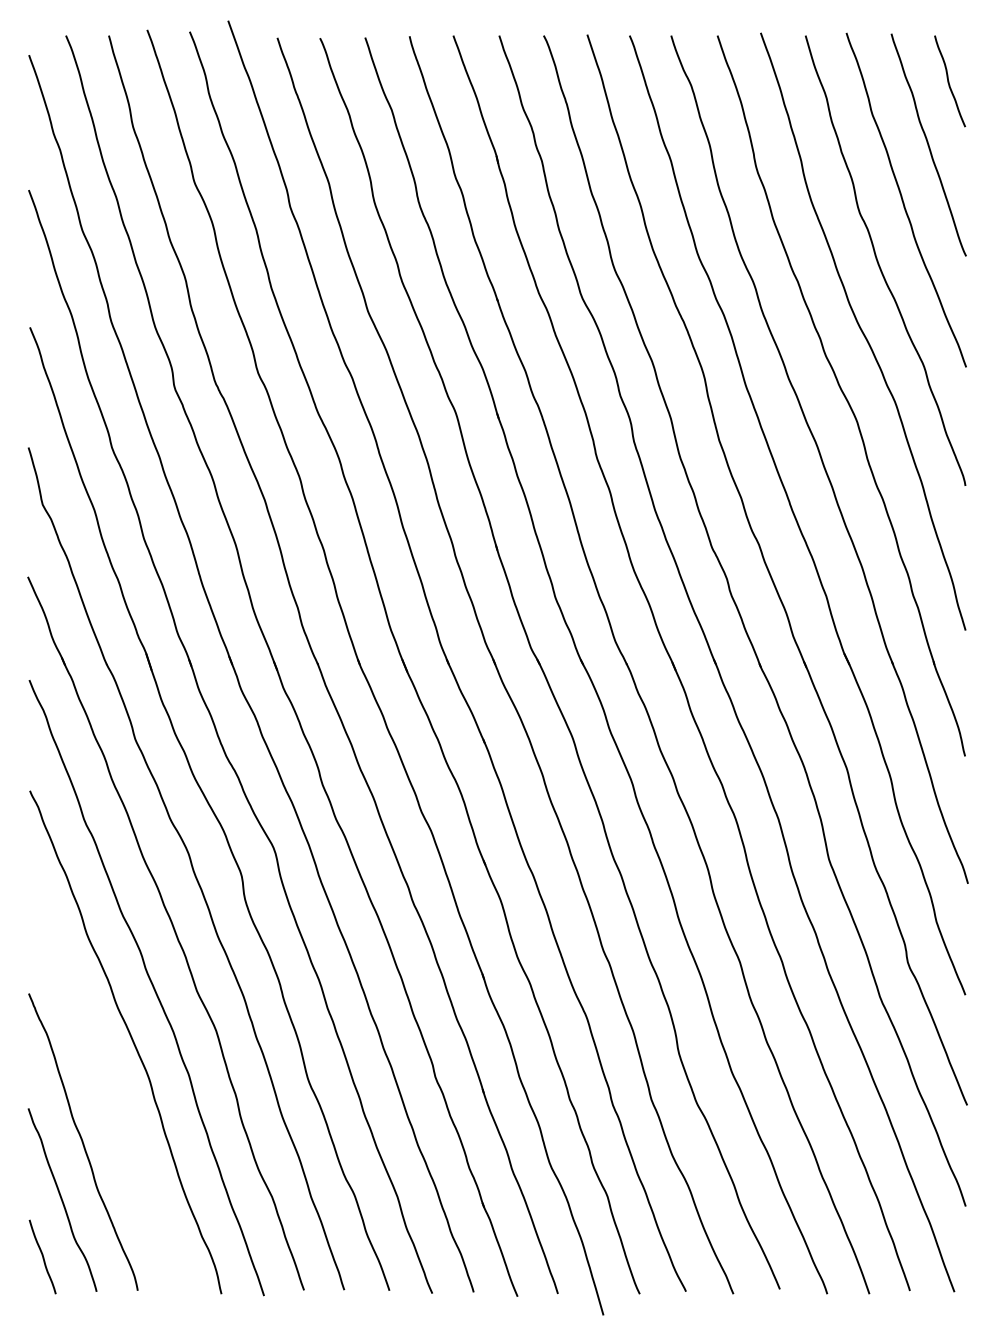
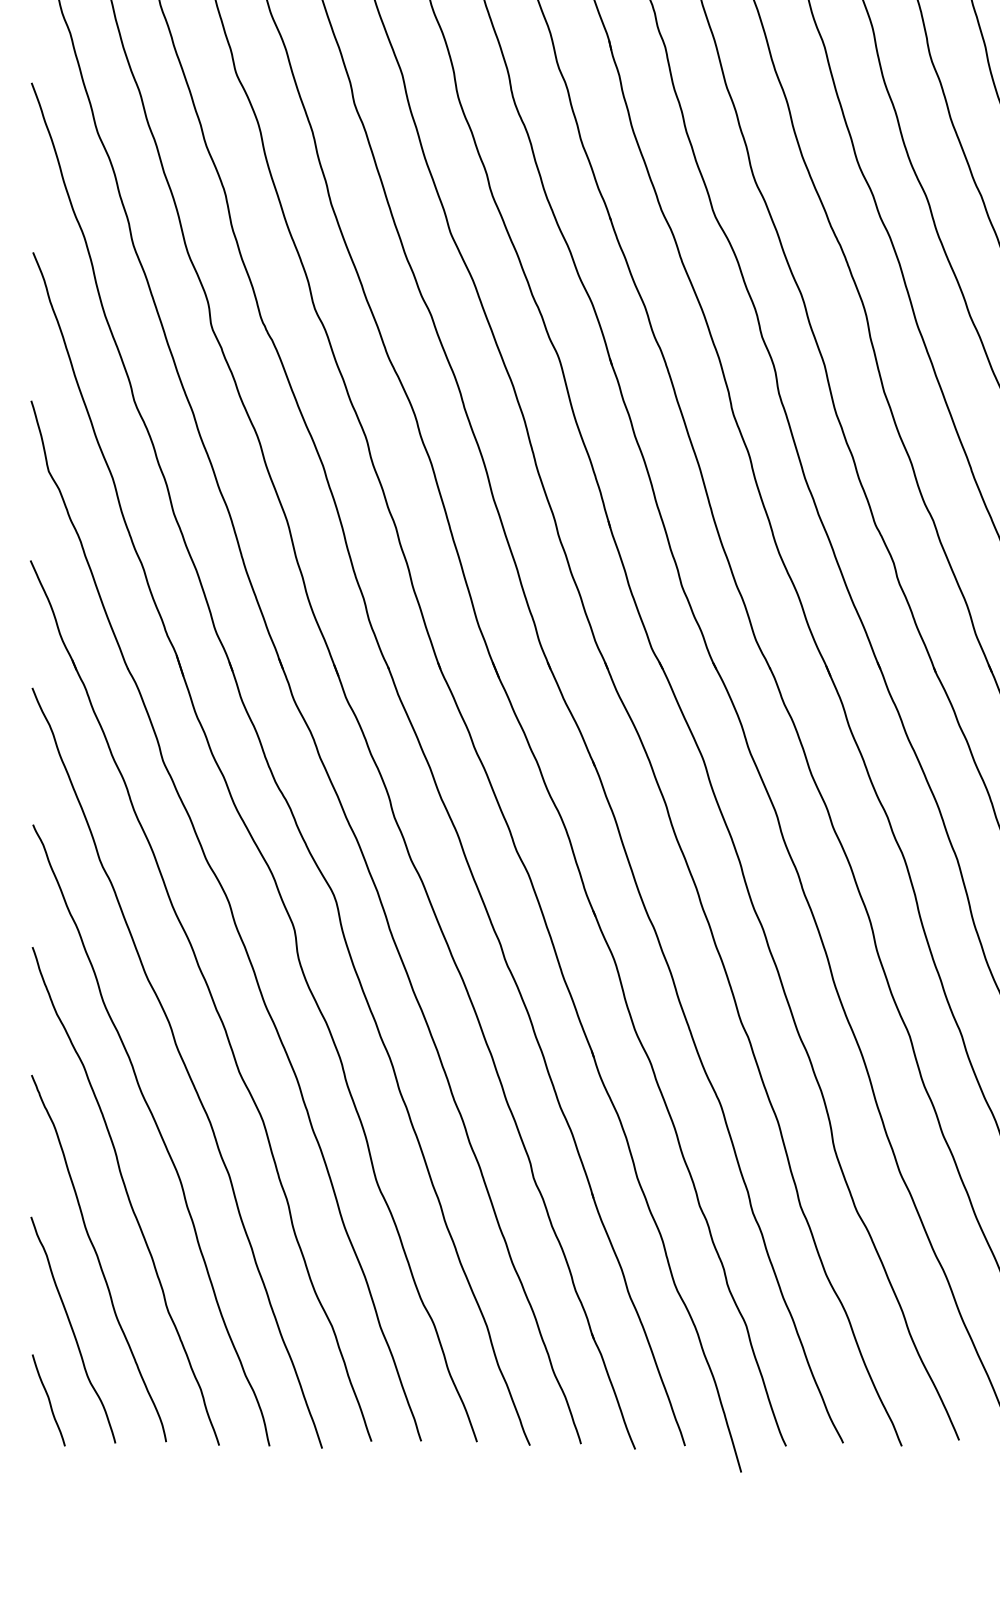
curve: (105, 1090) -> (126, 1194), added

